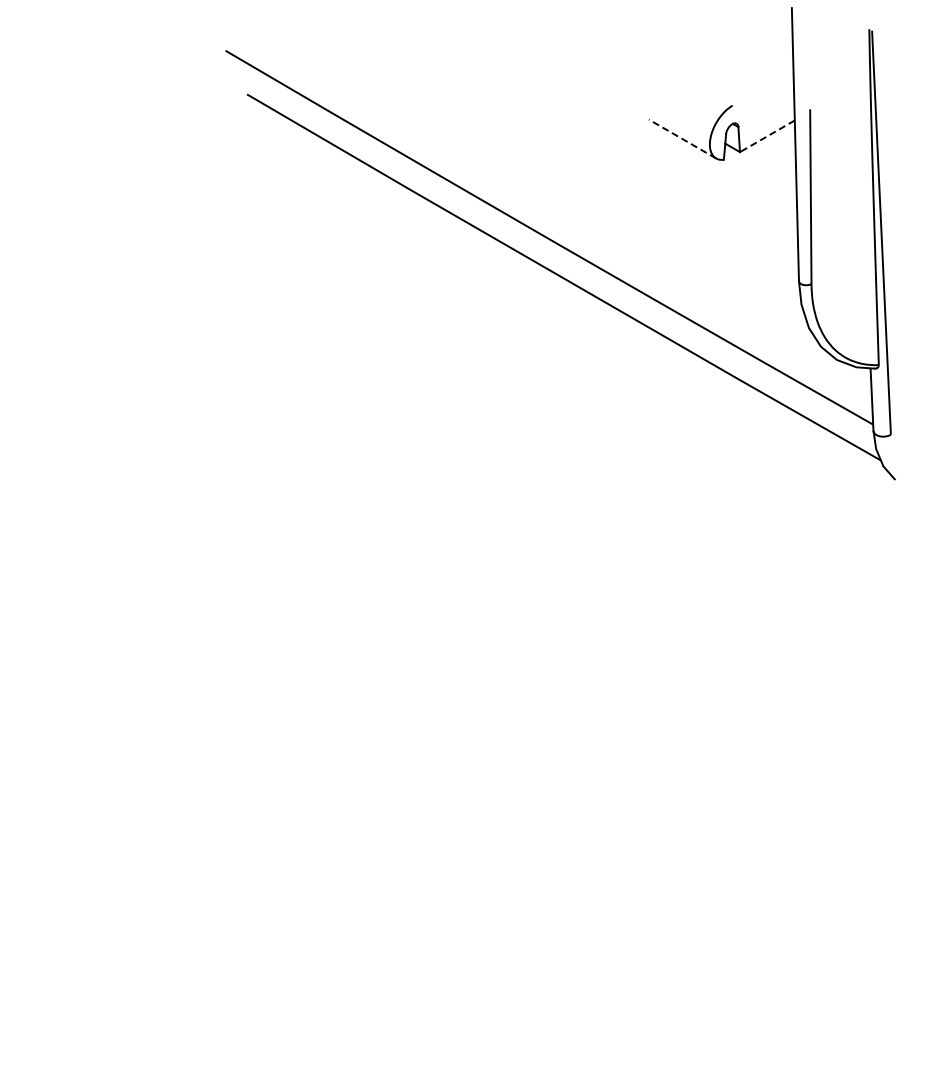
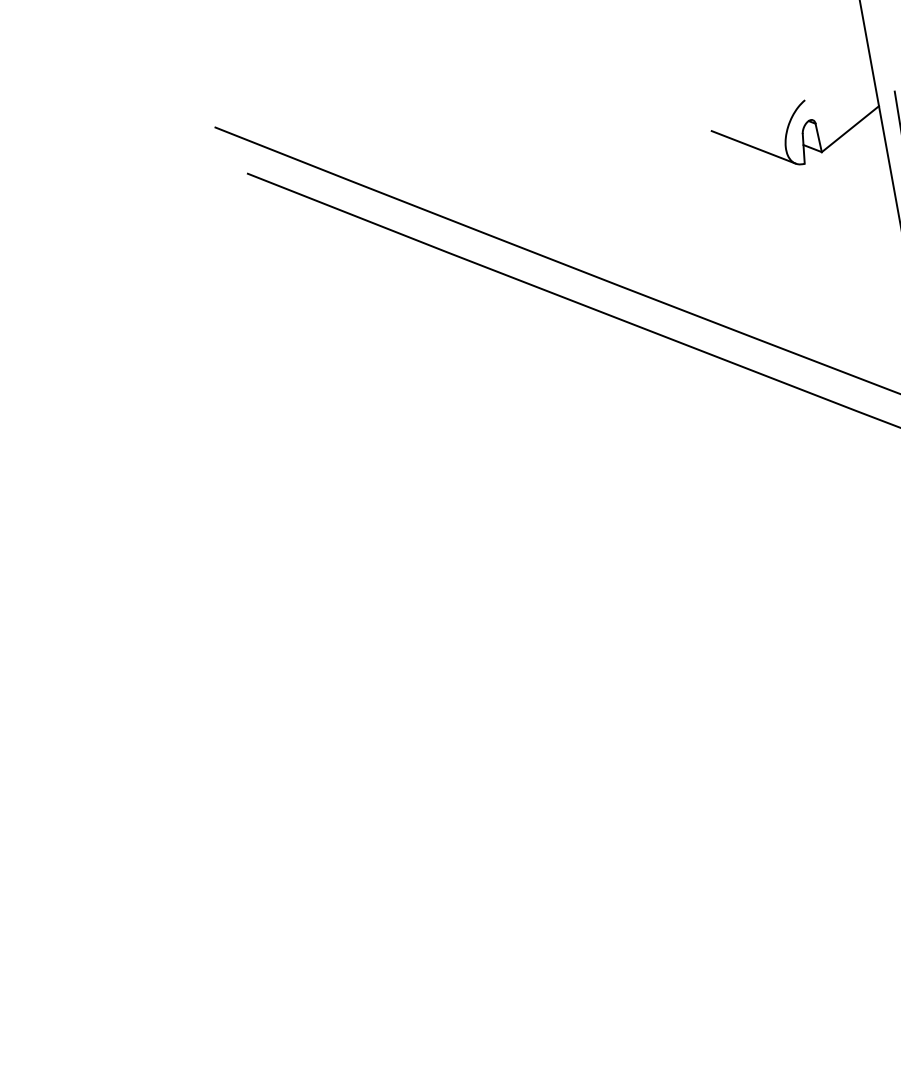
line: (767, 136) -> (850, 129), dashed -> solid
line: (682, 139) -> (753, 147), dashed -> solid

